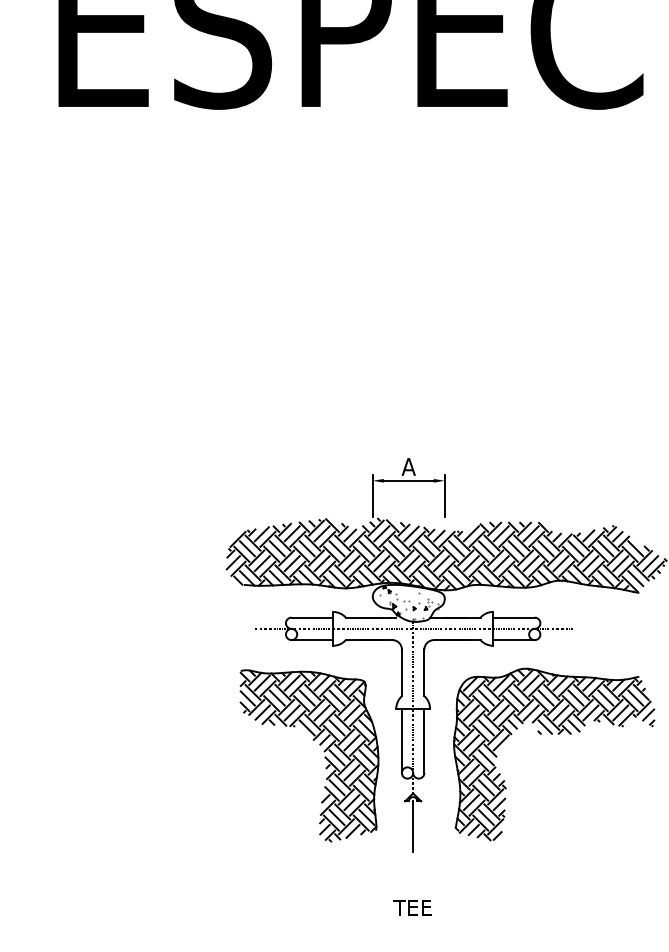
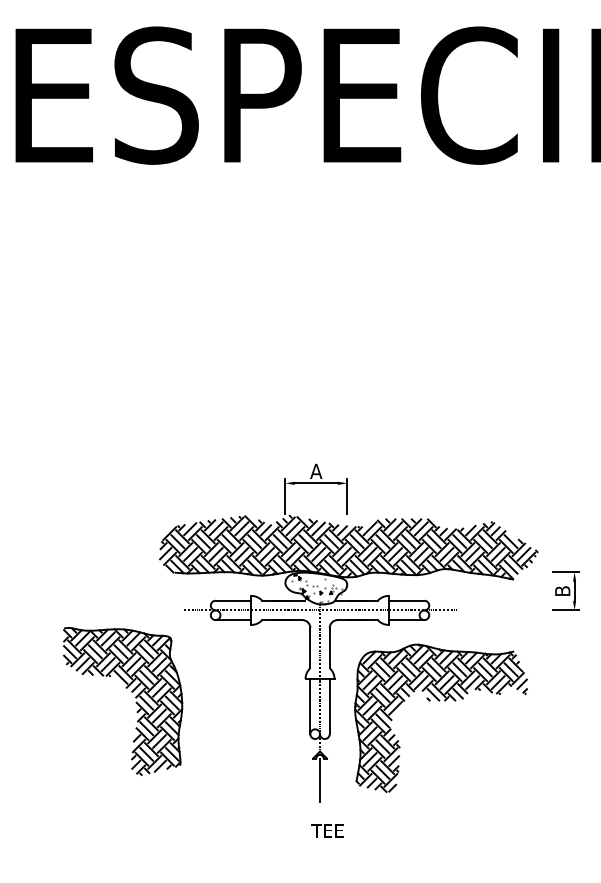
part: (319, 745) -> (131, 692), moved
text: (412, 907) -> (327, 830), moved

